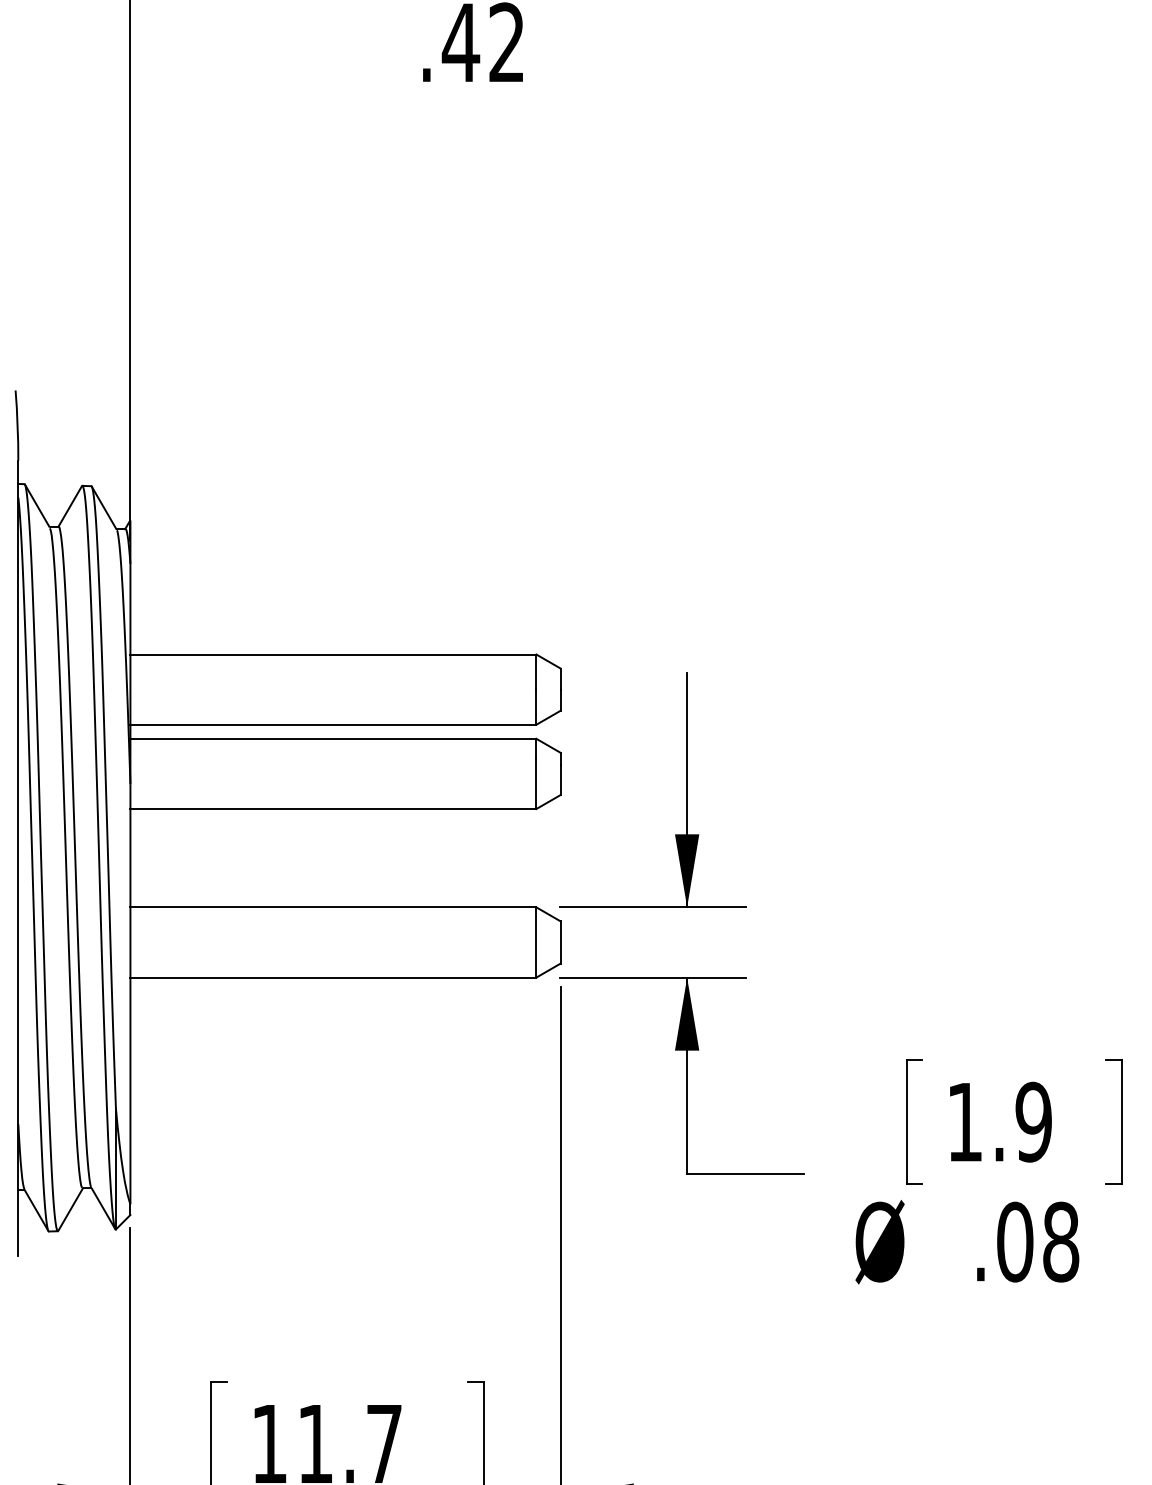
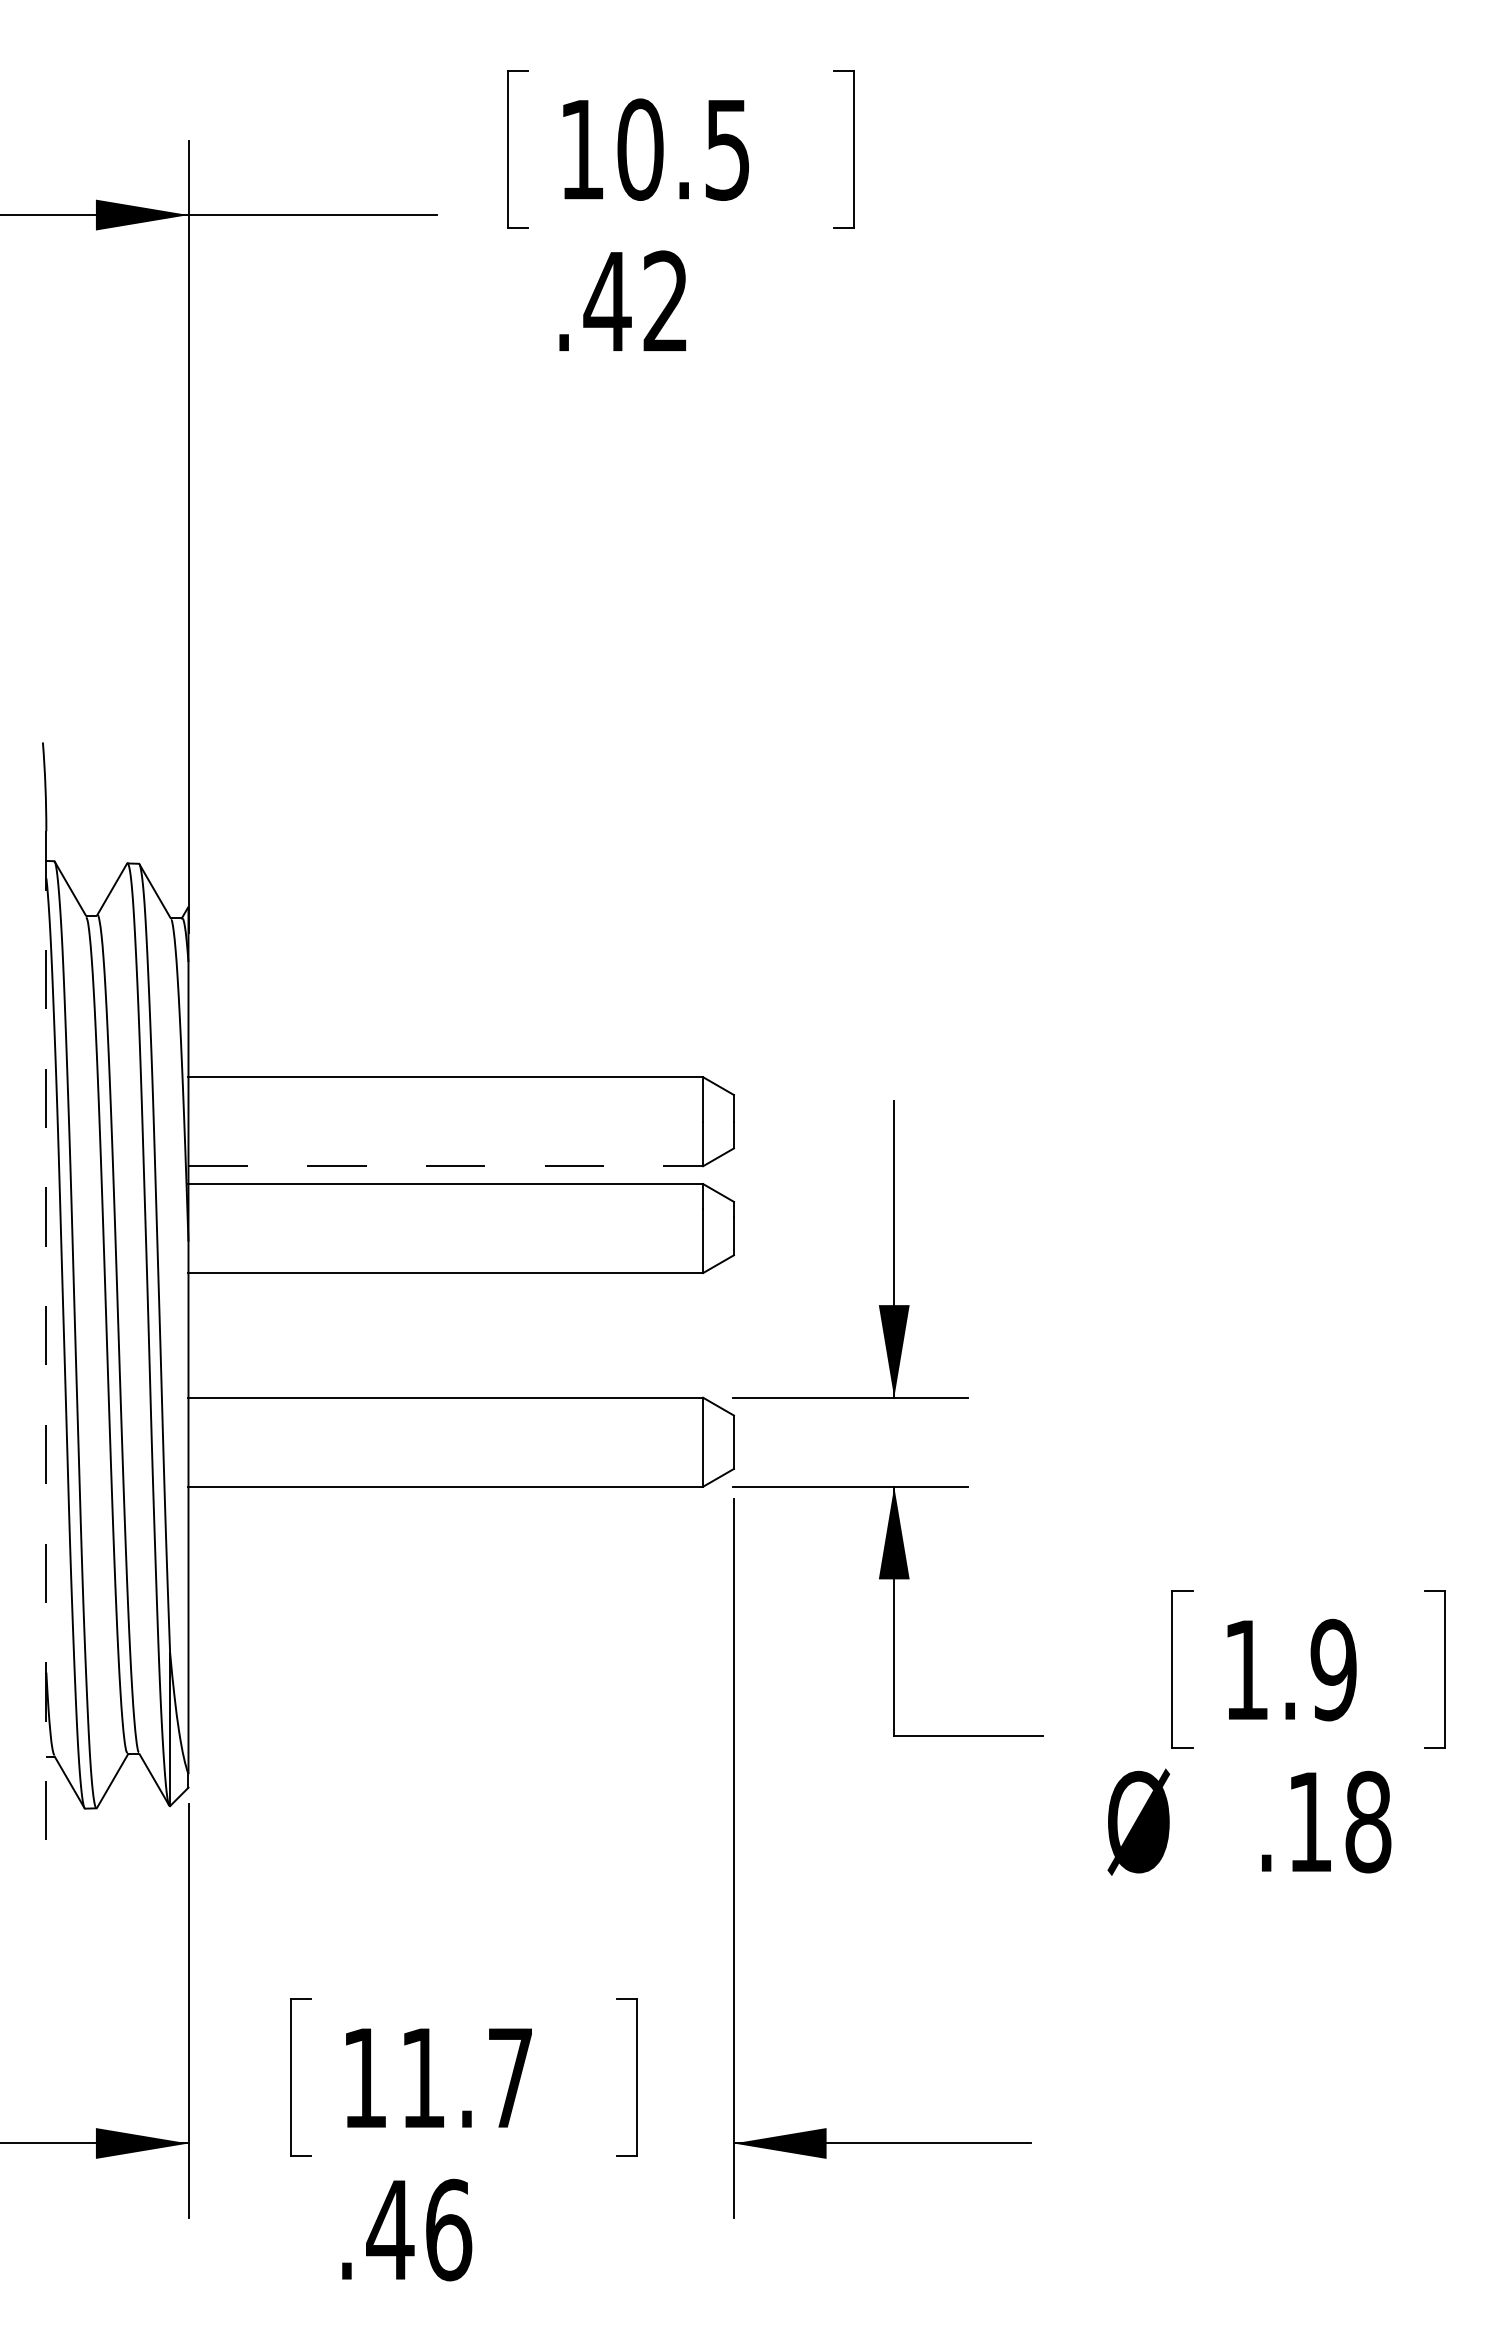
line: (333, 724) -> (446, 1166), solid -> dashed
line: (18, 858) -> (46, 1335), solid -> dashed
text: (1015, 1241) -> (1310, 1821), .08 -> .18

